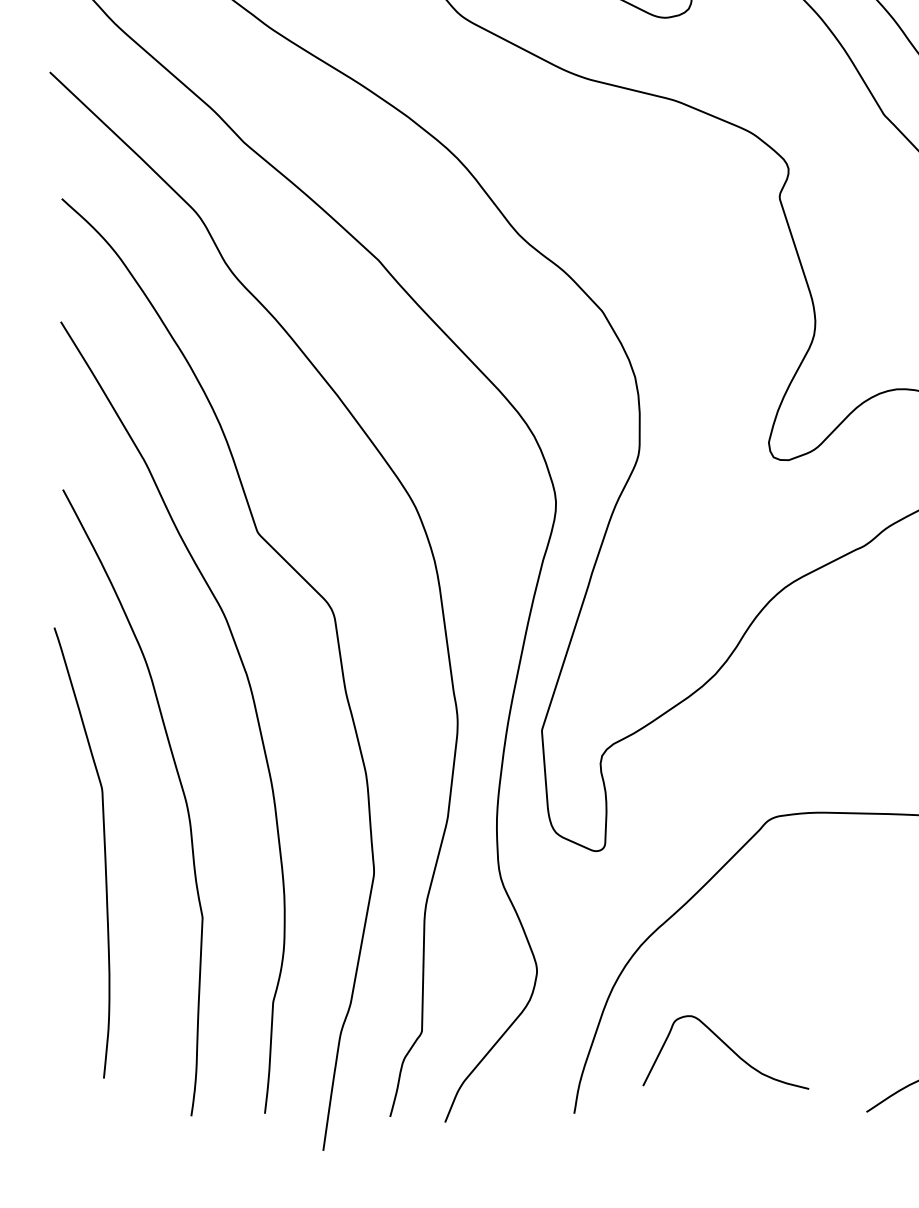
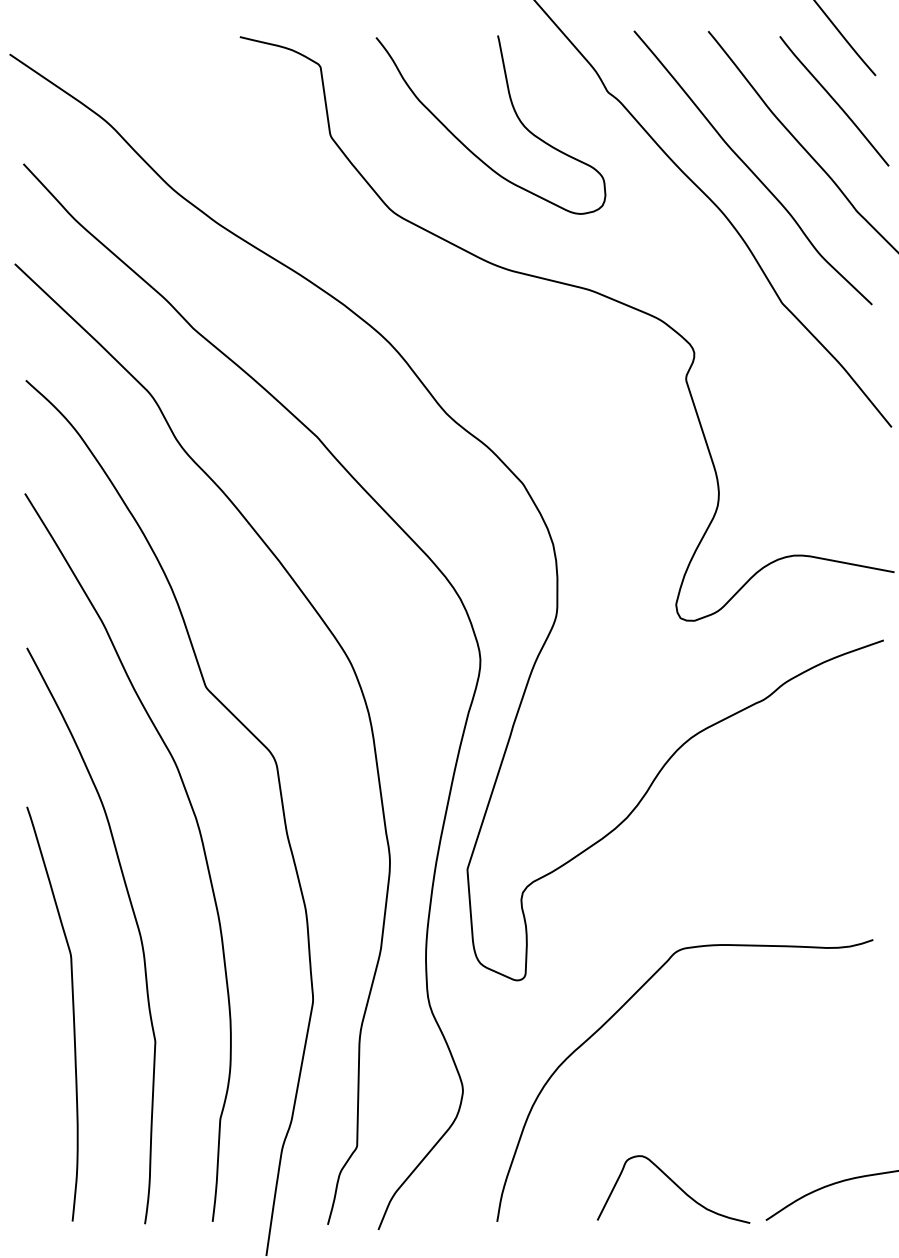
curve: (103, 852) -> (72, 1013), moved
curve: (728, 1049) -> (676, 1186), moved

